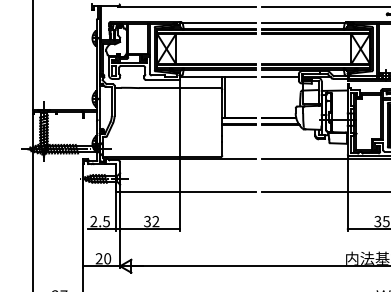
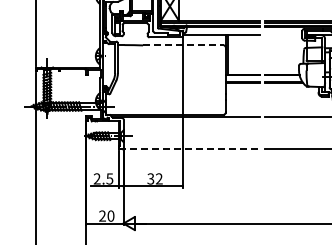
line: (279, 77) -> (282, 34), removed
line: (180, 88) -> (183, 45), solid -> dashed
line: (186, 191) -> (189, 148), solid -> dashed

